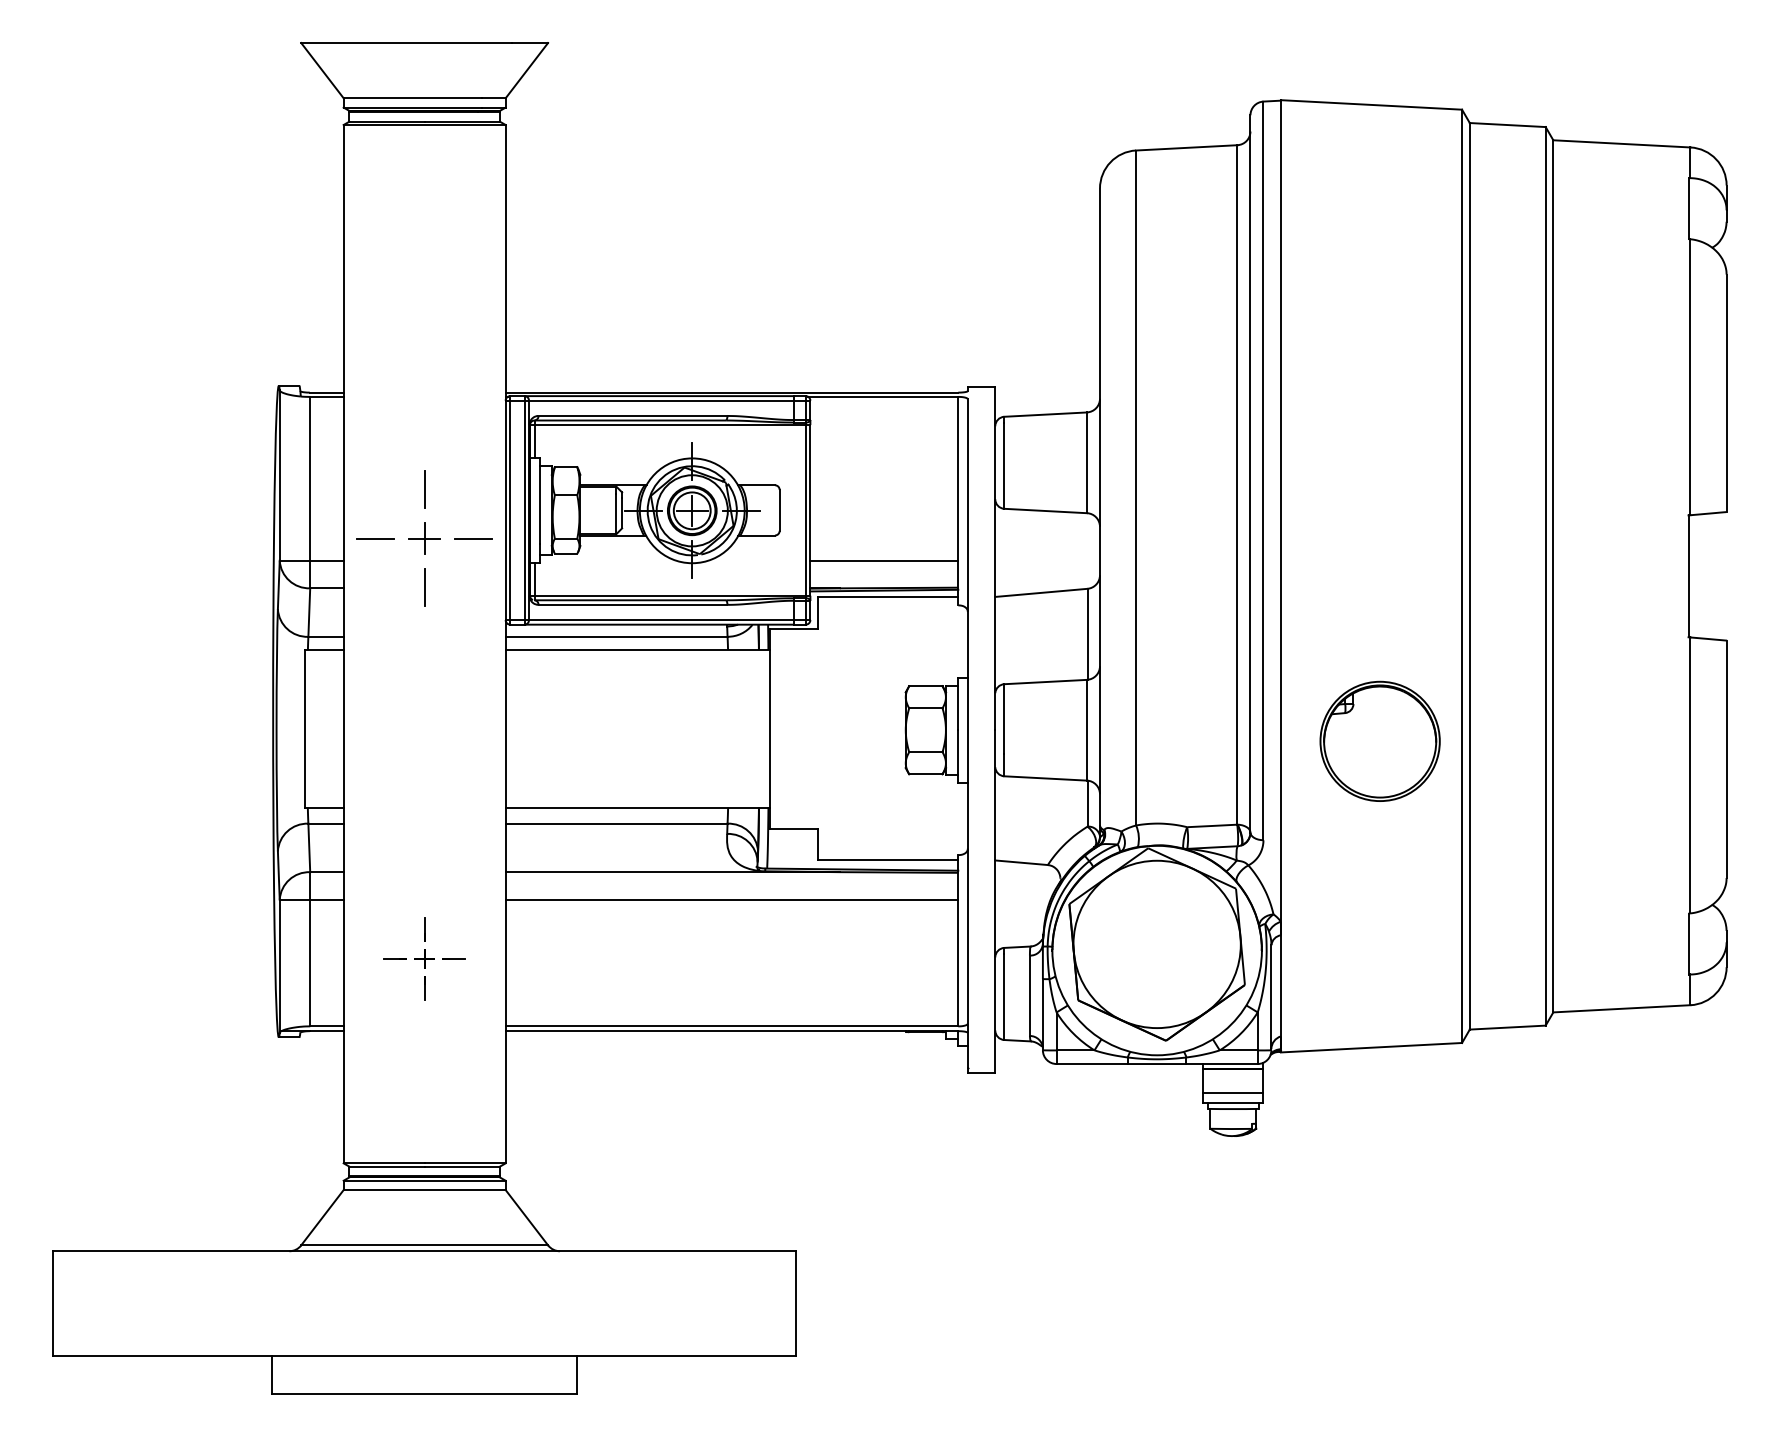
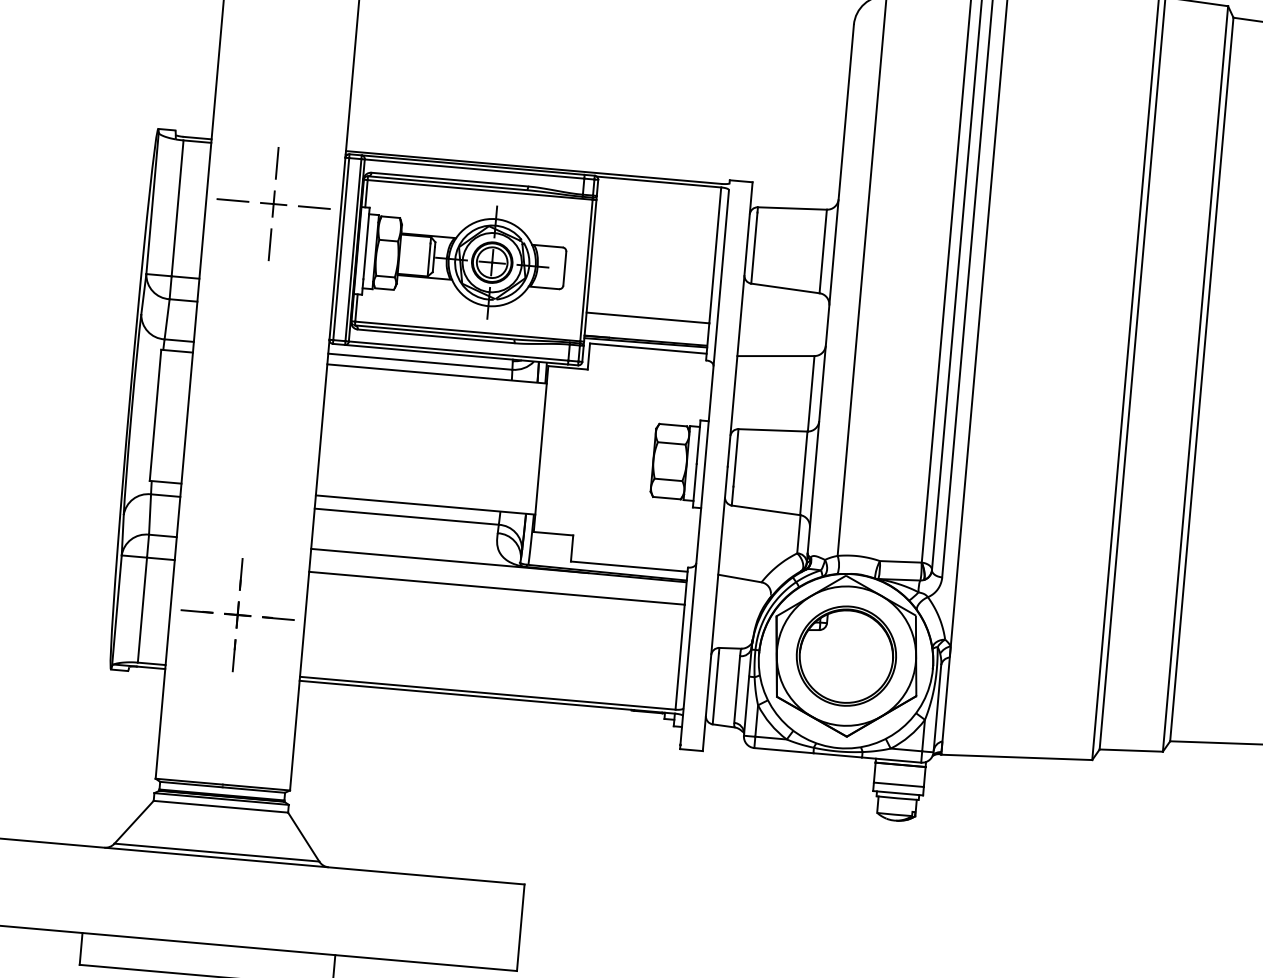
part: (424, 538) -> (273, 203), moved
part: (1379, 740) -> (845, 655), moved
part: (424, 958) -> (237, 614), size x1.67

